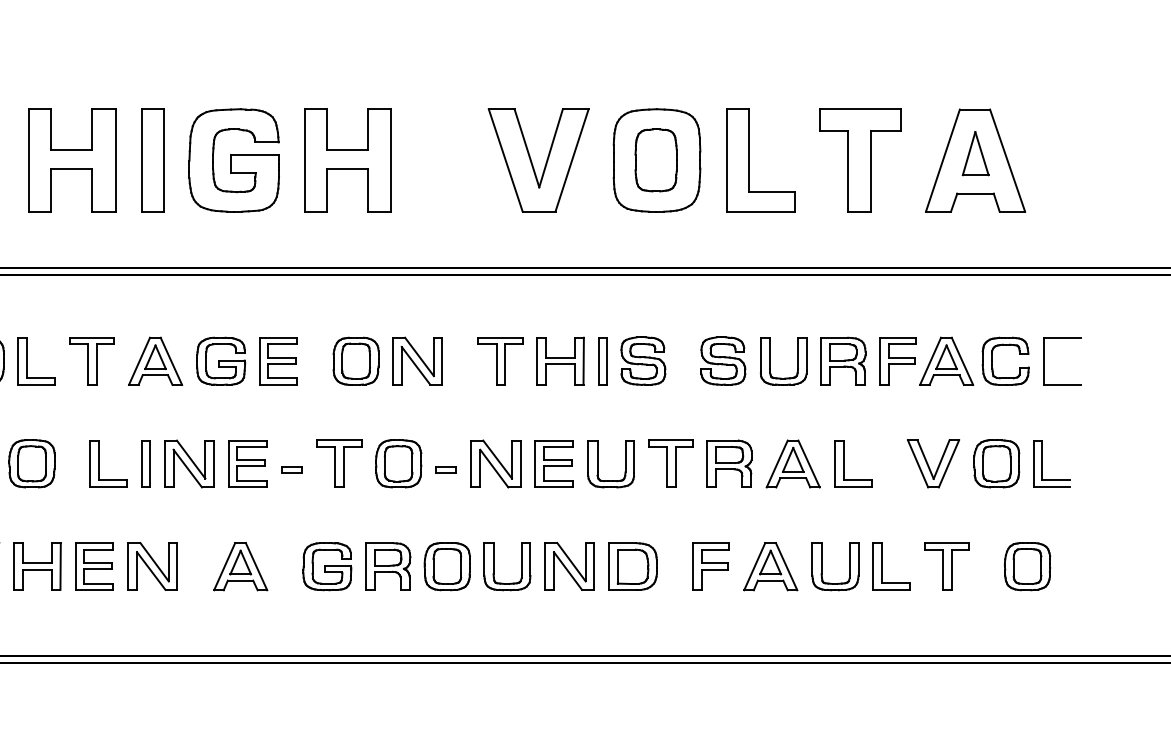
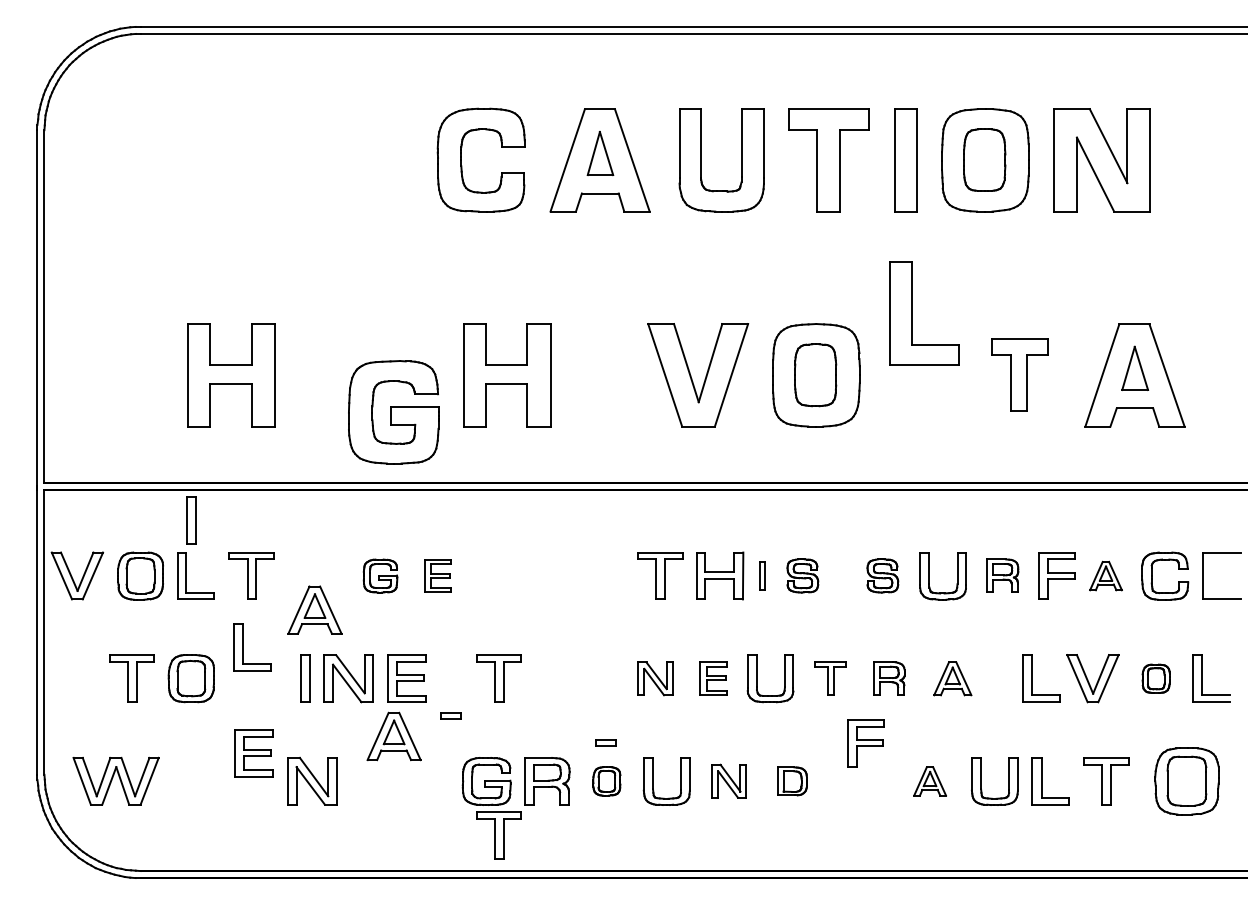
part: (153, 160) -> (312, 375), removed
part: (234, 160) -> (393, 412), moved
part: (749, 160) -> (912, 313), moved
part: (860, 160) -> (1019, 375), size x0.7
part: (32, 305) -> (191, 520), added
part: (155, 360) -> (314, 609), moved
part: (221, 360) -> (380, 575), size x0.7
part: (278, 360) -> (437, 575), size x0.7
part: (356, 360) -> (515, 575), removed
part: (417, 360) -> (576, 575), removed
part: (603, 360) -> (762, 575), size x0.6
part: (643, 360) -> (802, 575), size x0.7
part: (723, 360) -> (882, 575), size x0.7
part: (843, 360) -> (1002, 575), size x0.7
part: (946, 360) -> (1105, 575), size x0.6
part: (99, 463) -> (243, 647), moved
part: (398, 463) -> (557, 678), removed
part: (496, 463) -> (655, 678), size x0.7
part: (554, 463) -> (713, 678), size x0.7
part: (671, 463) -> (830, 678), size x0.7
part: (730, 463) -> (889, 678), size x0.7
part: (793, 463) -> (952, 678), size x0.7
part: (844, 463) -> (1032, 678), moved
part: (996, 463) -> (1155, 678), size x0.6
part: (291, 469) -> (450, 715), moved
part: (446, 469) -> (605, 742), moved
part: (570, 565) -> (729, 780), size x0.7
part: (37, 566) -> (196, 781), removed
part: (94, 566) -> (253, 753), moved
part: (240, 566) -> (393, 736), moved
part: (447, 566) -> (606, 781), size x0.6
part: (633, 566) -> (792, 781), size x0.6
part: (710, 566) -> (865, 743), moved
part: (770, 566) -> (929, 781), size x0.6
part: (1027, 566) -> (1186, 781), size x1.4
part: (339, 620) -> (498, 835), added

